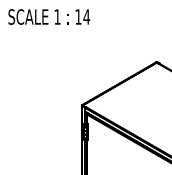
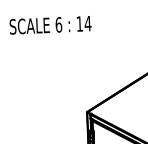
text: (57, 16) -> (58, 24), 1 -> 6

